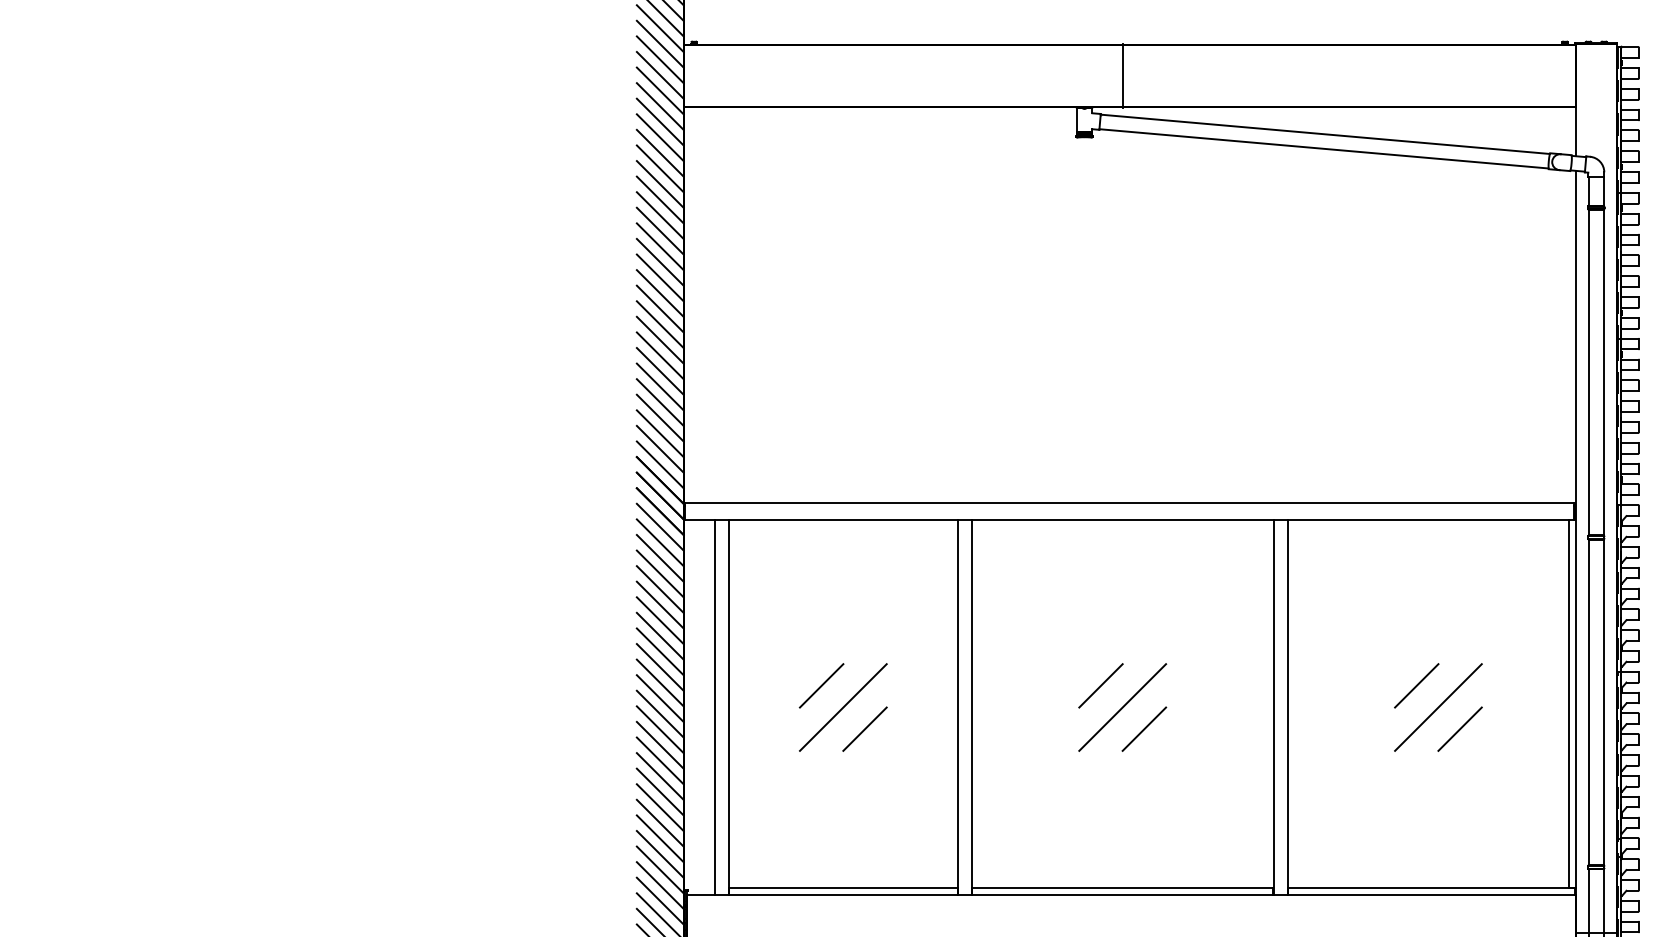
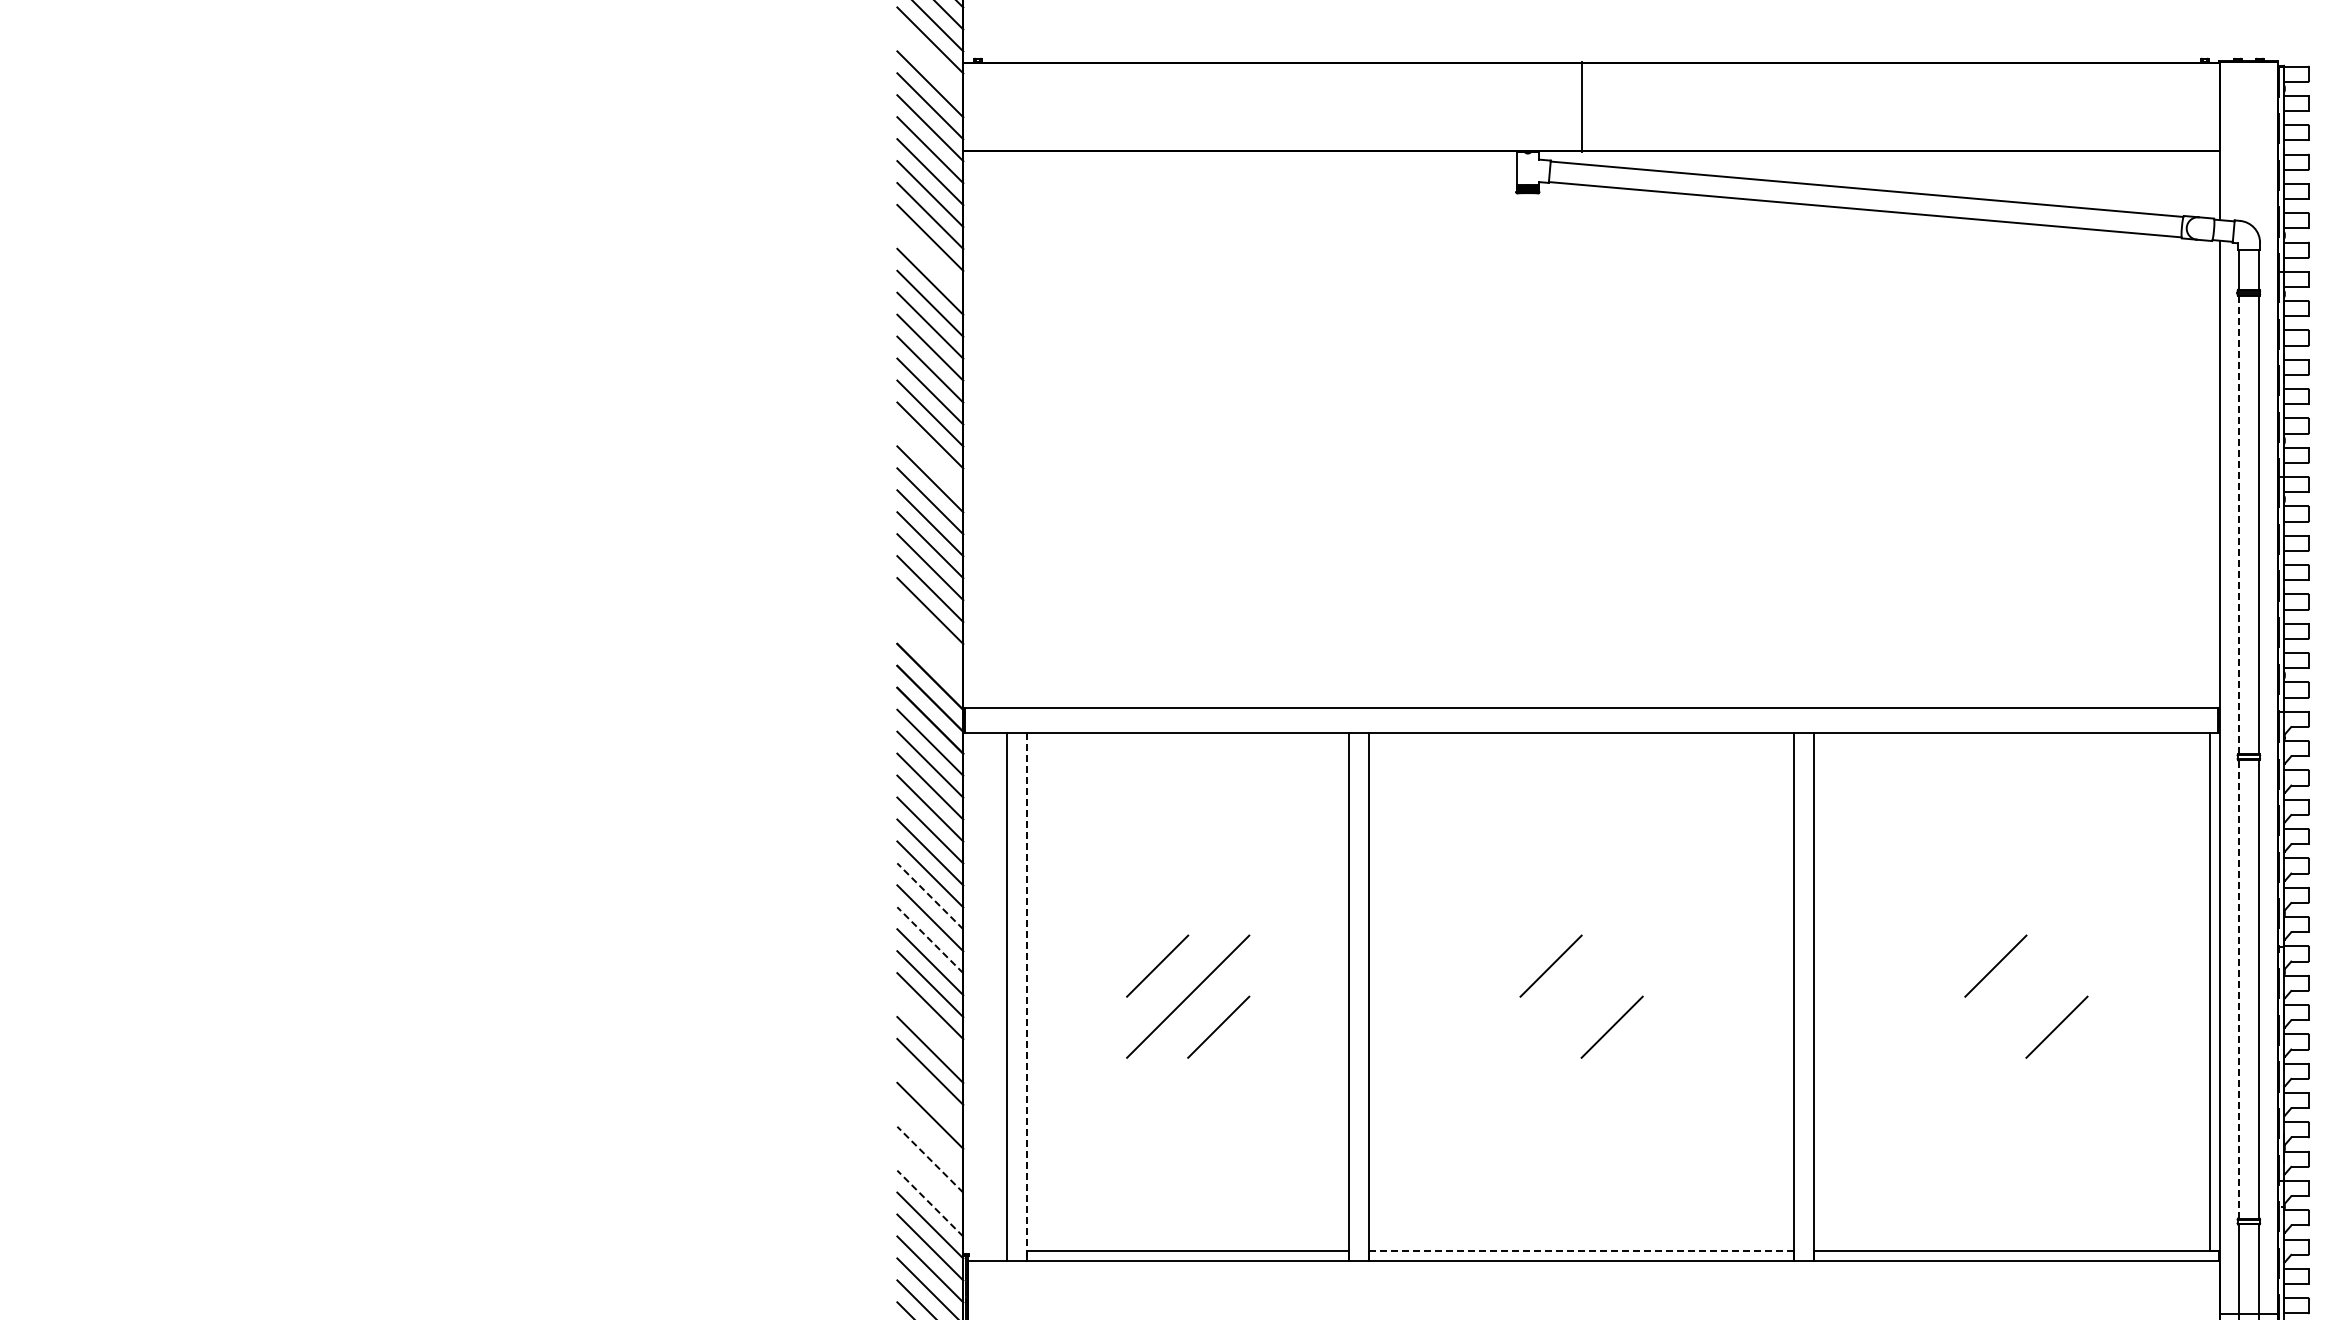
line: (660, 44) -> (930, 62), removed
line: (660, 184) -> (930, 259), removed
line: (660, 324) -> (930, 457), removed
line: (1588, 372) -> (2238, 524), solid -> dashed
line: (660, 449) -> (930, 633), removed
line: (660, 464) -> (930, 654), removed
line: (660, 636) -> (930, 896), solid -> dashed
line: (660, 667) -> (930, 940), solid -> dashed
line: (1588, 701) -> (2238, 988), solid -> dashed
line: (728, 707) -> (1026, 996), solid -> dashed
line: (1122, 707) -> (1581, 996), removed
line: (1438, 707) -> (2026, 996), removed
line: (660, 730) -> (930, 1028), removed
line: (660, 776) -> (930, 1093), removed
line: (660, 807) -> (930, 1137), removed
line: (660, 823) -> (930, 1159), solid -> dashed
line: (660, 838) -> (930, 1181), removed
line: (660, 854) -> (930, 1203), solid -> dashed
line: (1122, 887) -> (1581, 1250), solid -> dashed

